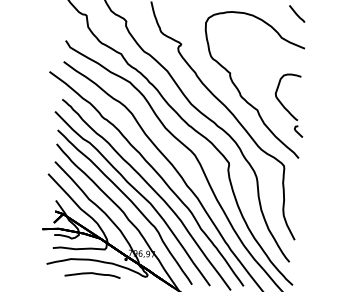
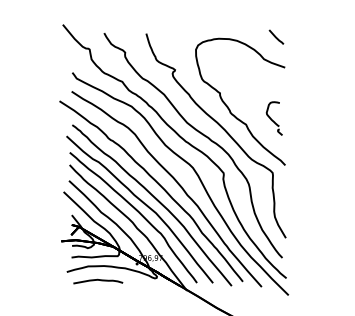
part: (289, 105) -> (274, 118), size x0.6
curve: (92, 273) -> (98, 280), moved

